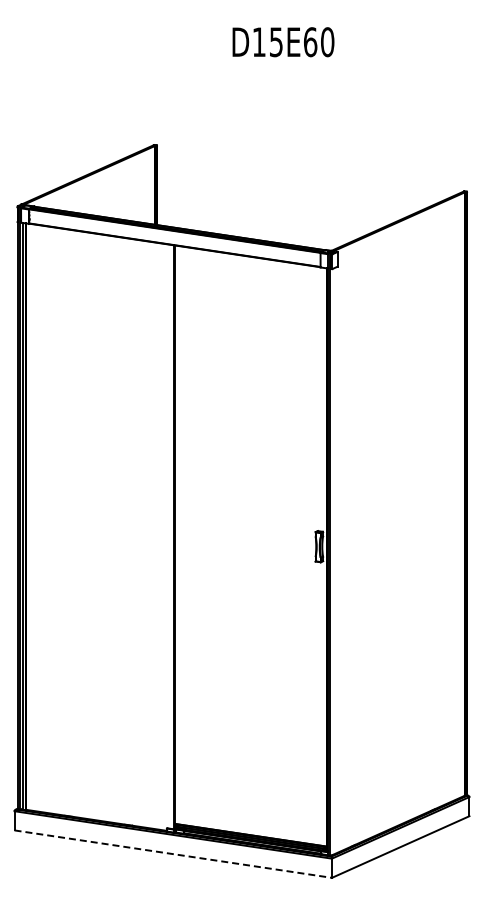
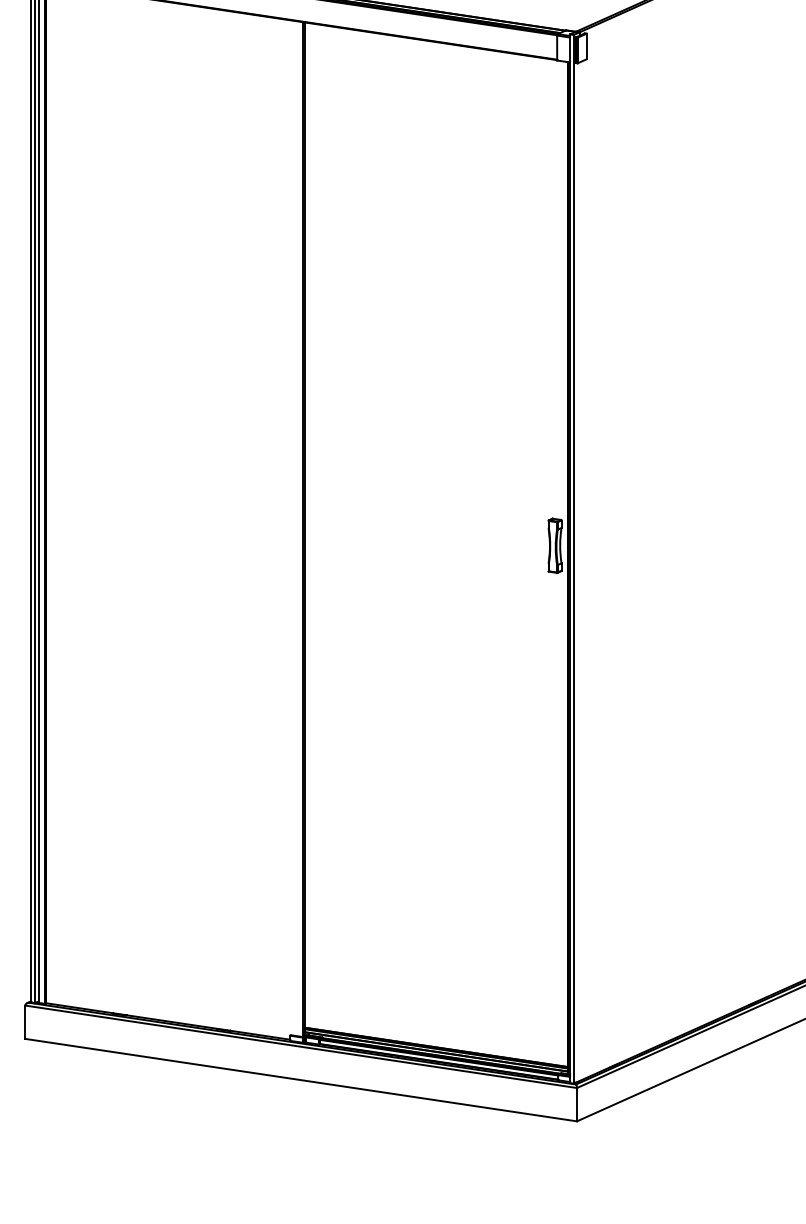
line: (173, 854) -> (301, 1080), dashed -> solid

